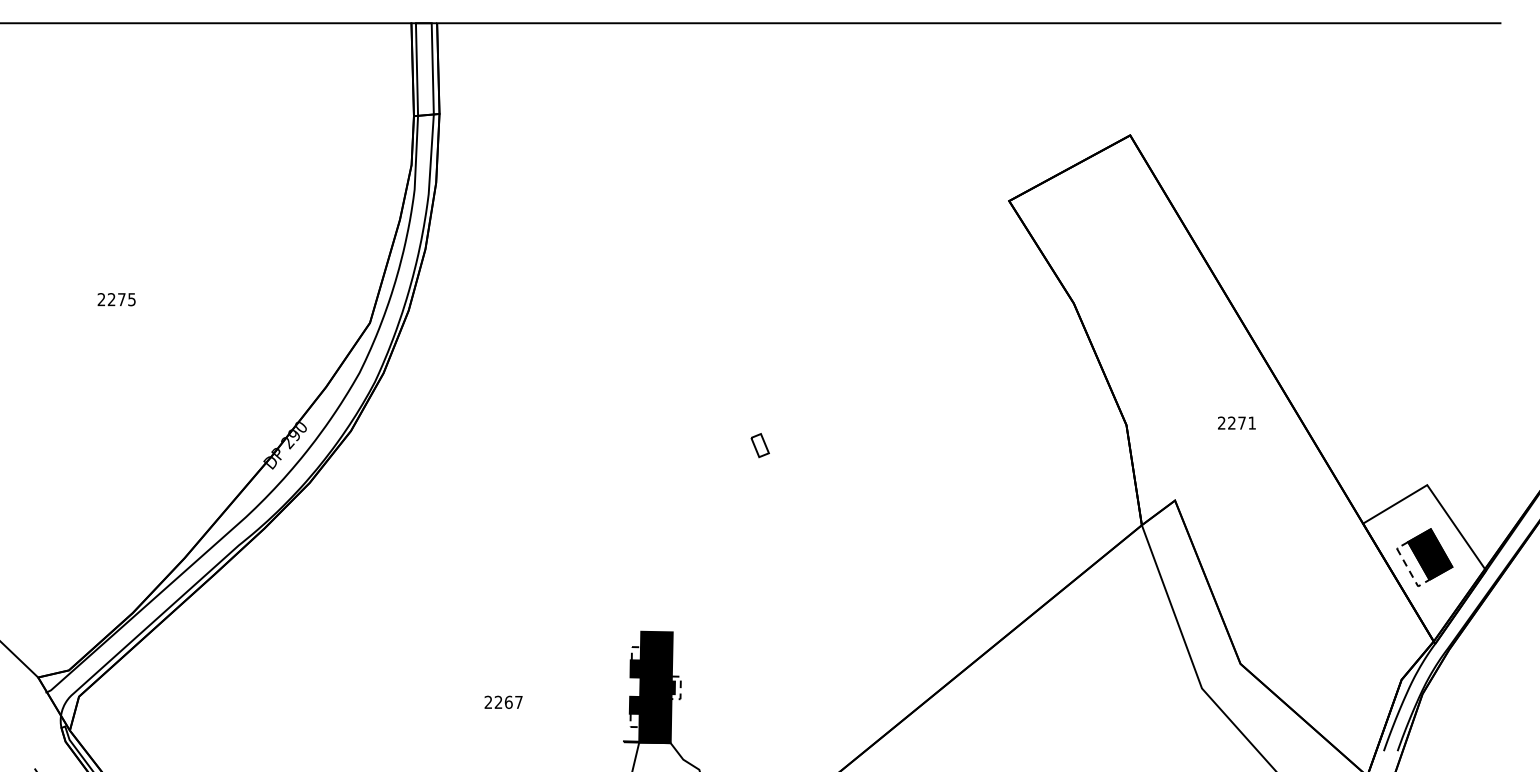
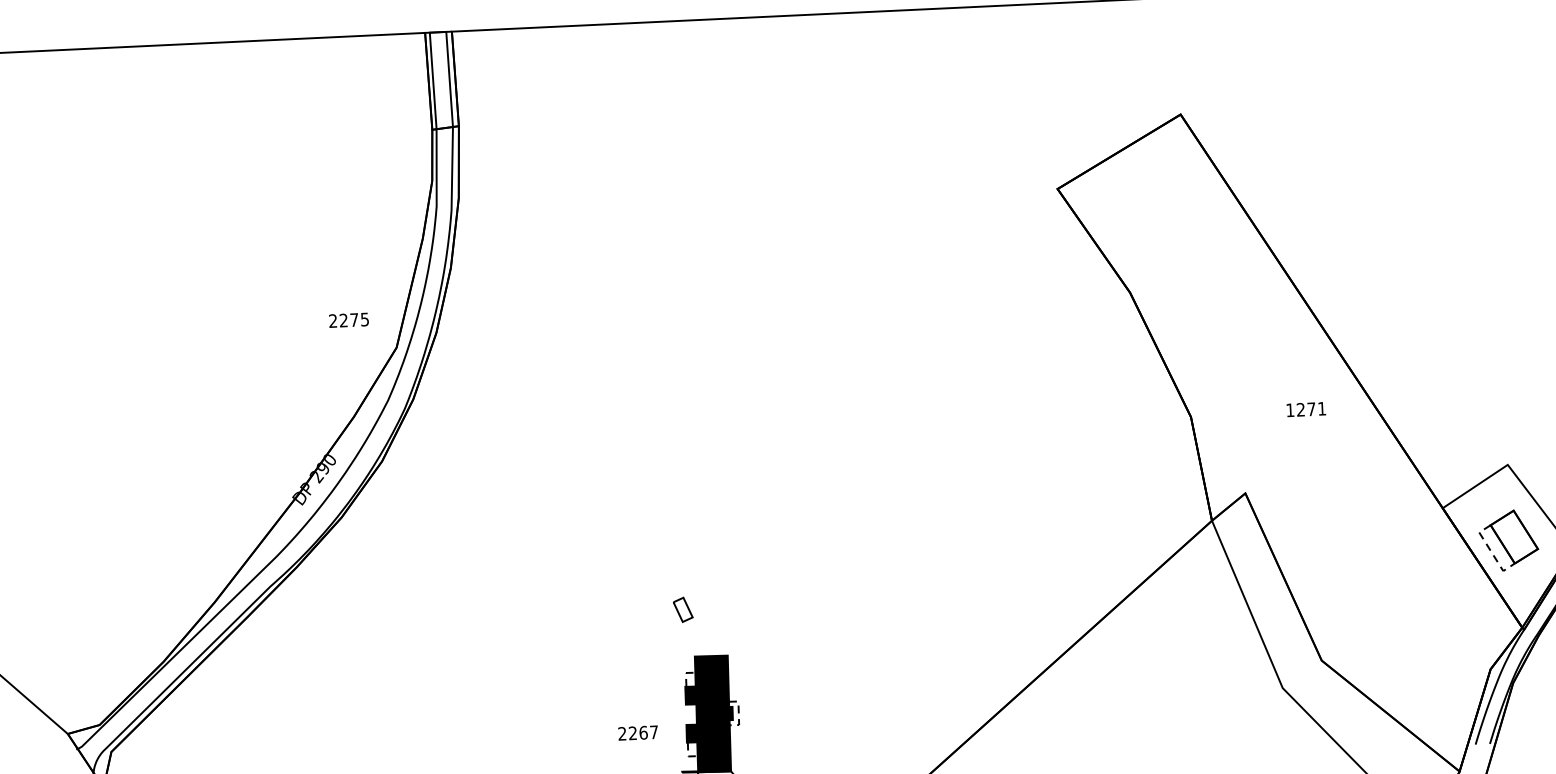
text: (116, 299) -> (348, 320), moved
text: (1221, 422) -> (1290, 409), 2271 -> 1271
part: (759, 445) -> (682, 609), moved
fill: (1430, 554) -> (1514, 537), removed
text: (503, 701) -> (638, 732), moved

